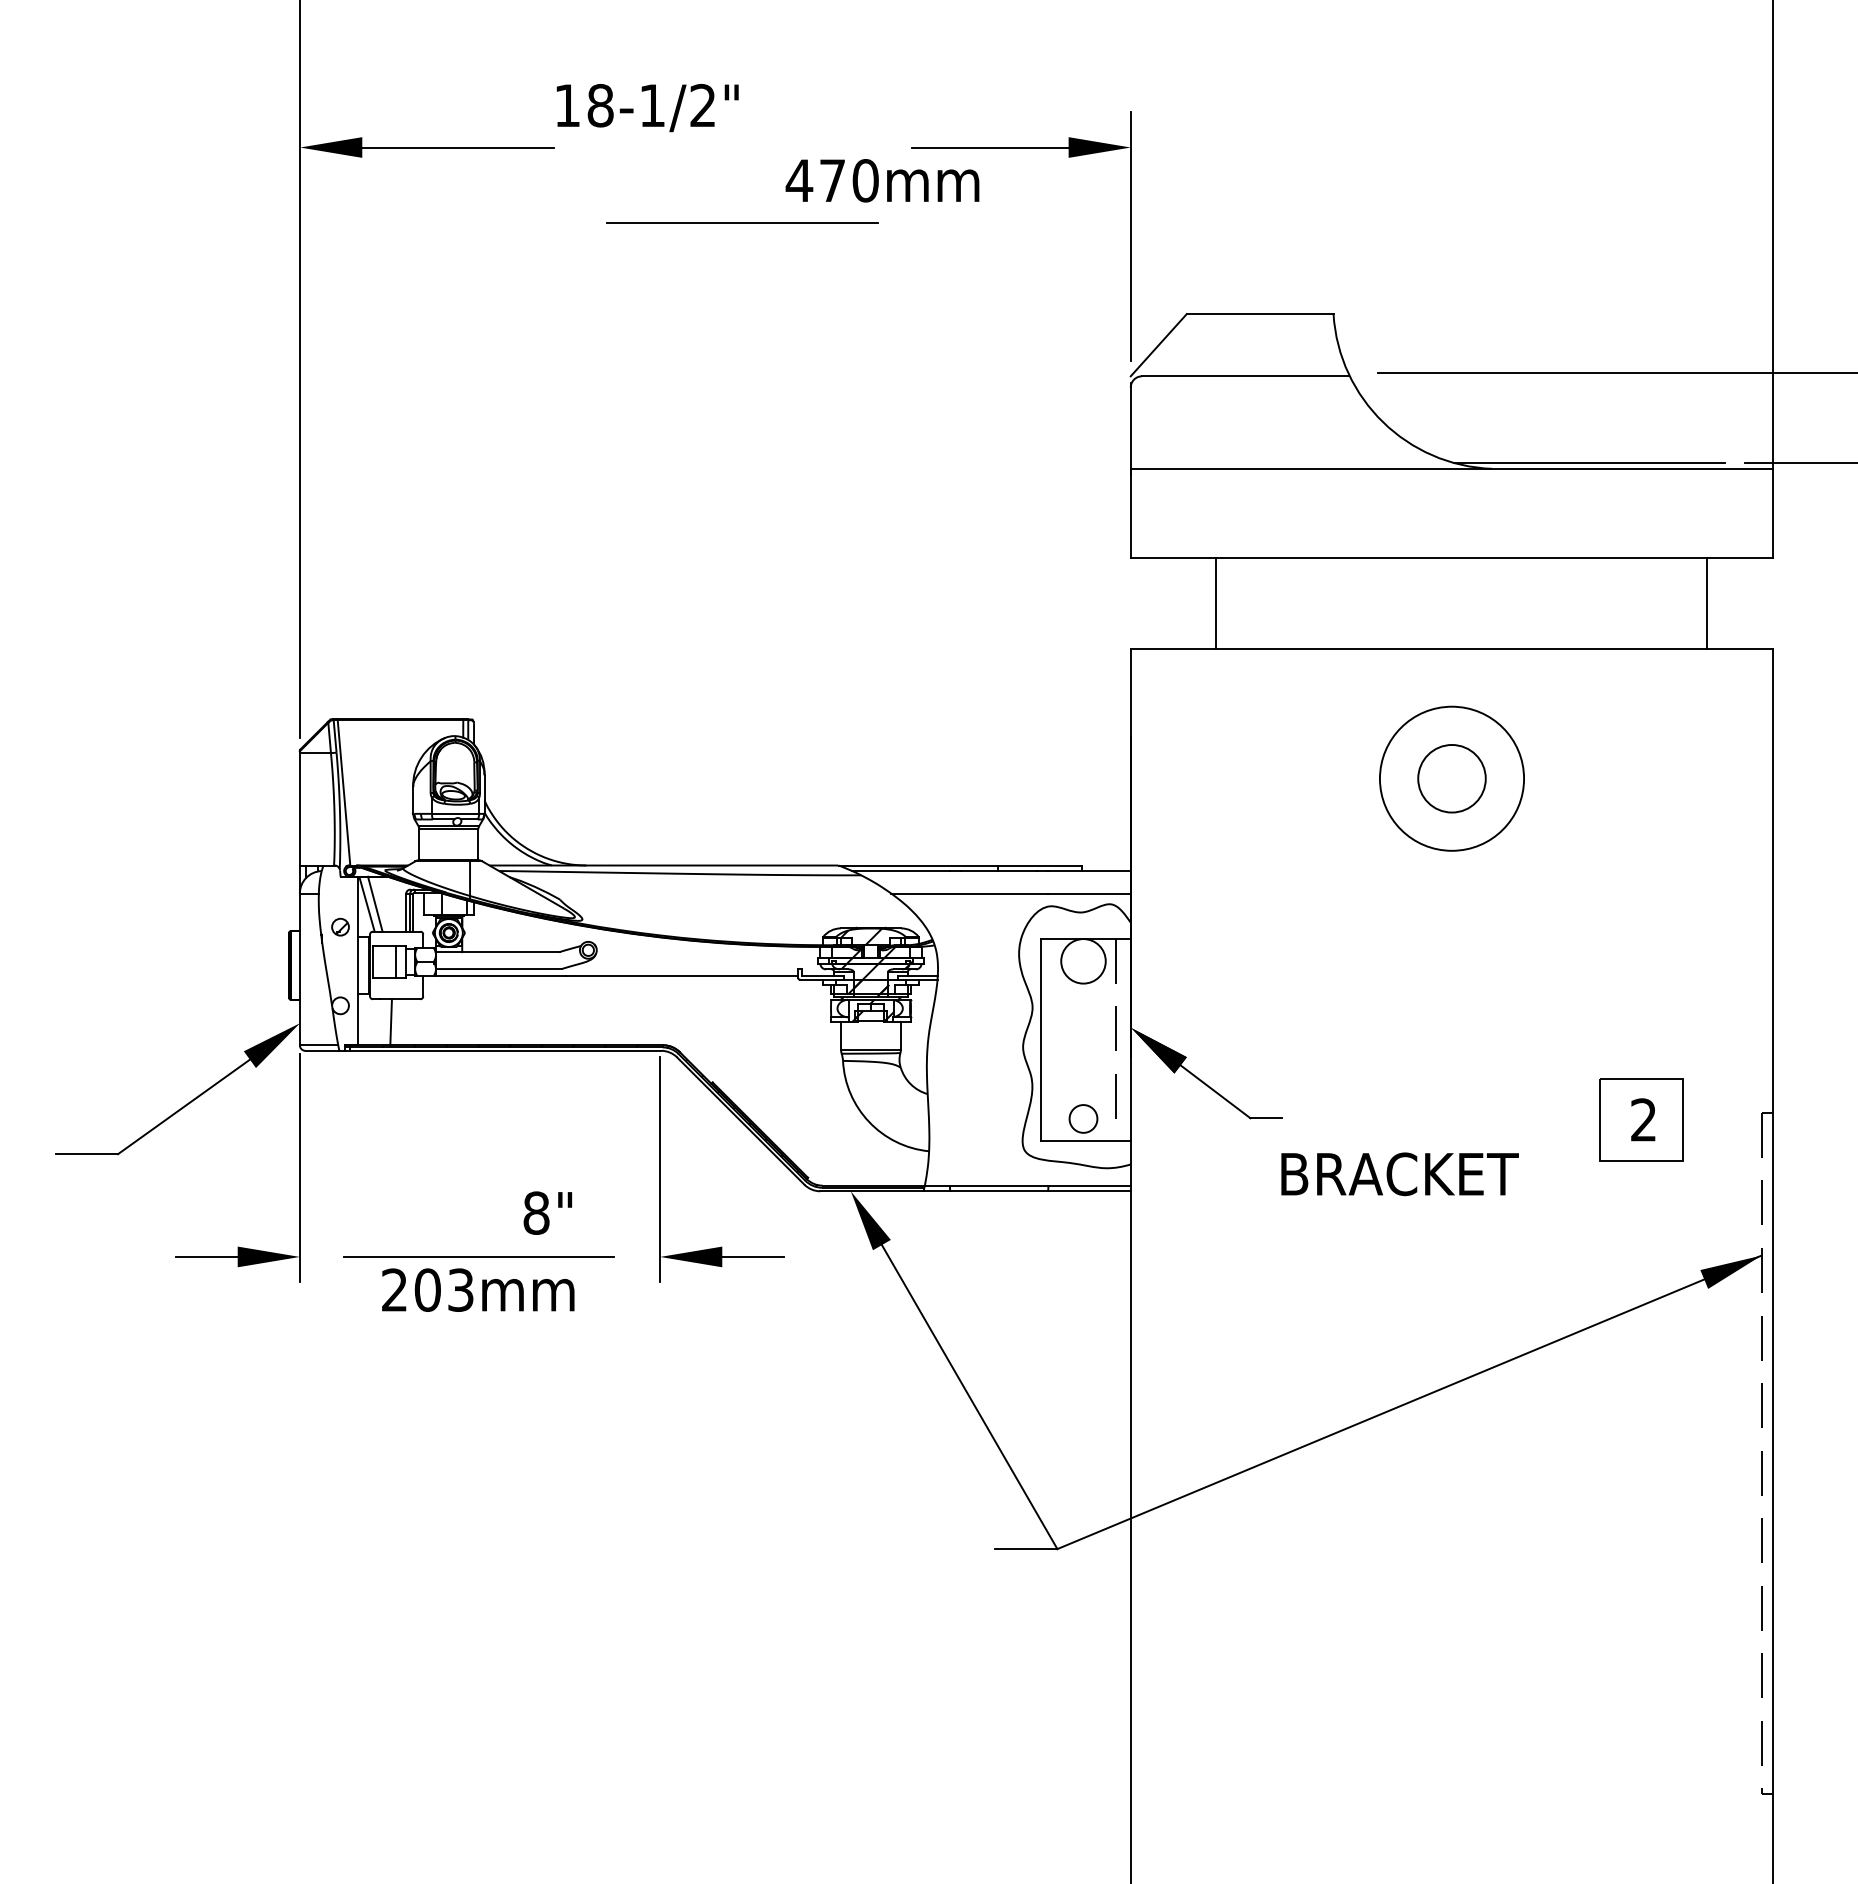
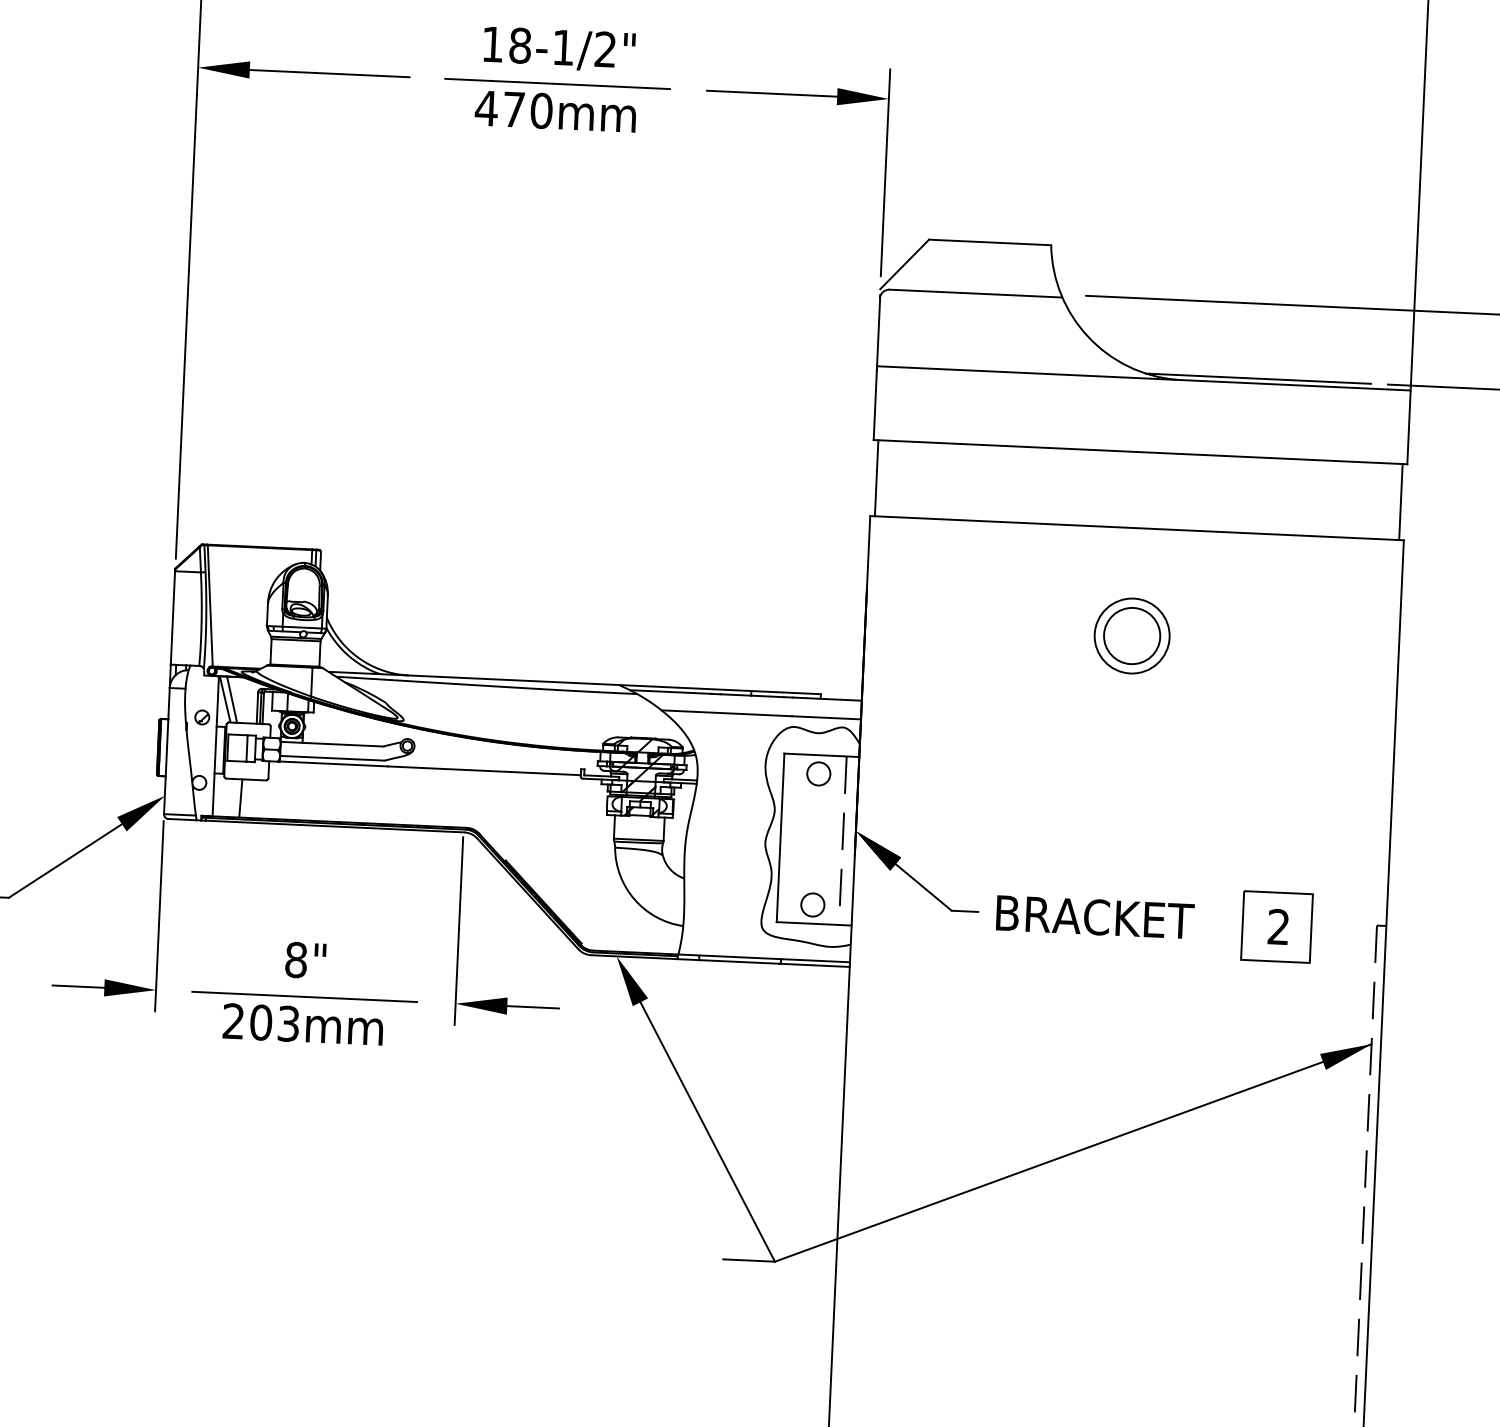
text: (647, 108) -> (559, 49), moved
text: (882, 180) -> (555, 111), moved
line: (742, 222) -> (557, 83), moved
line: (1215, 603) -> (876, 478), moved
line: (1707, 603) -> (1401, 502), moved
circle: (1451, 778) -> (1131, 635), size x0.62
circle: (1083, 961) -> (818, 774), size x0.62
text: (1399, 1174) -> (1094, 917), moved
text: (547, 1212) -> (305, 959), moved

